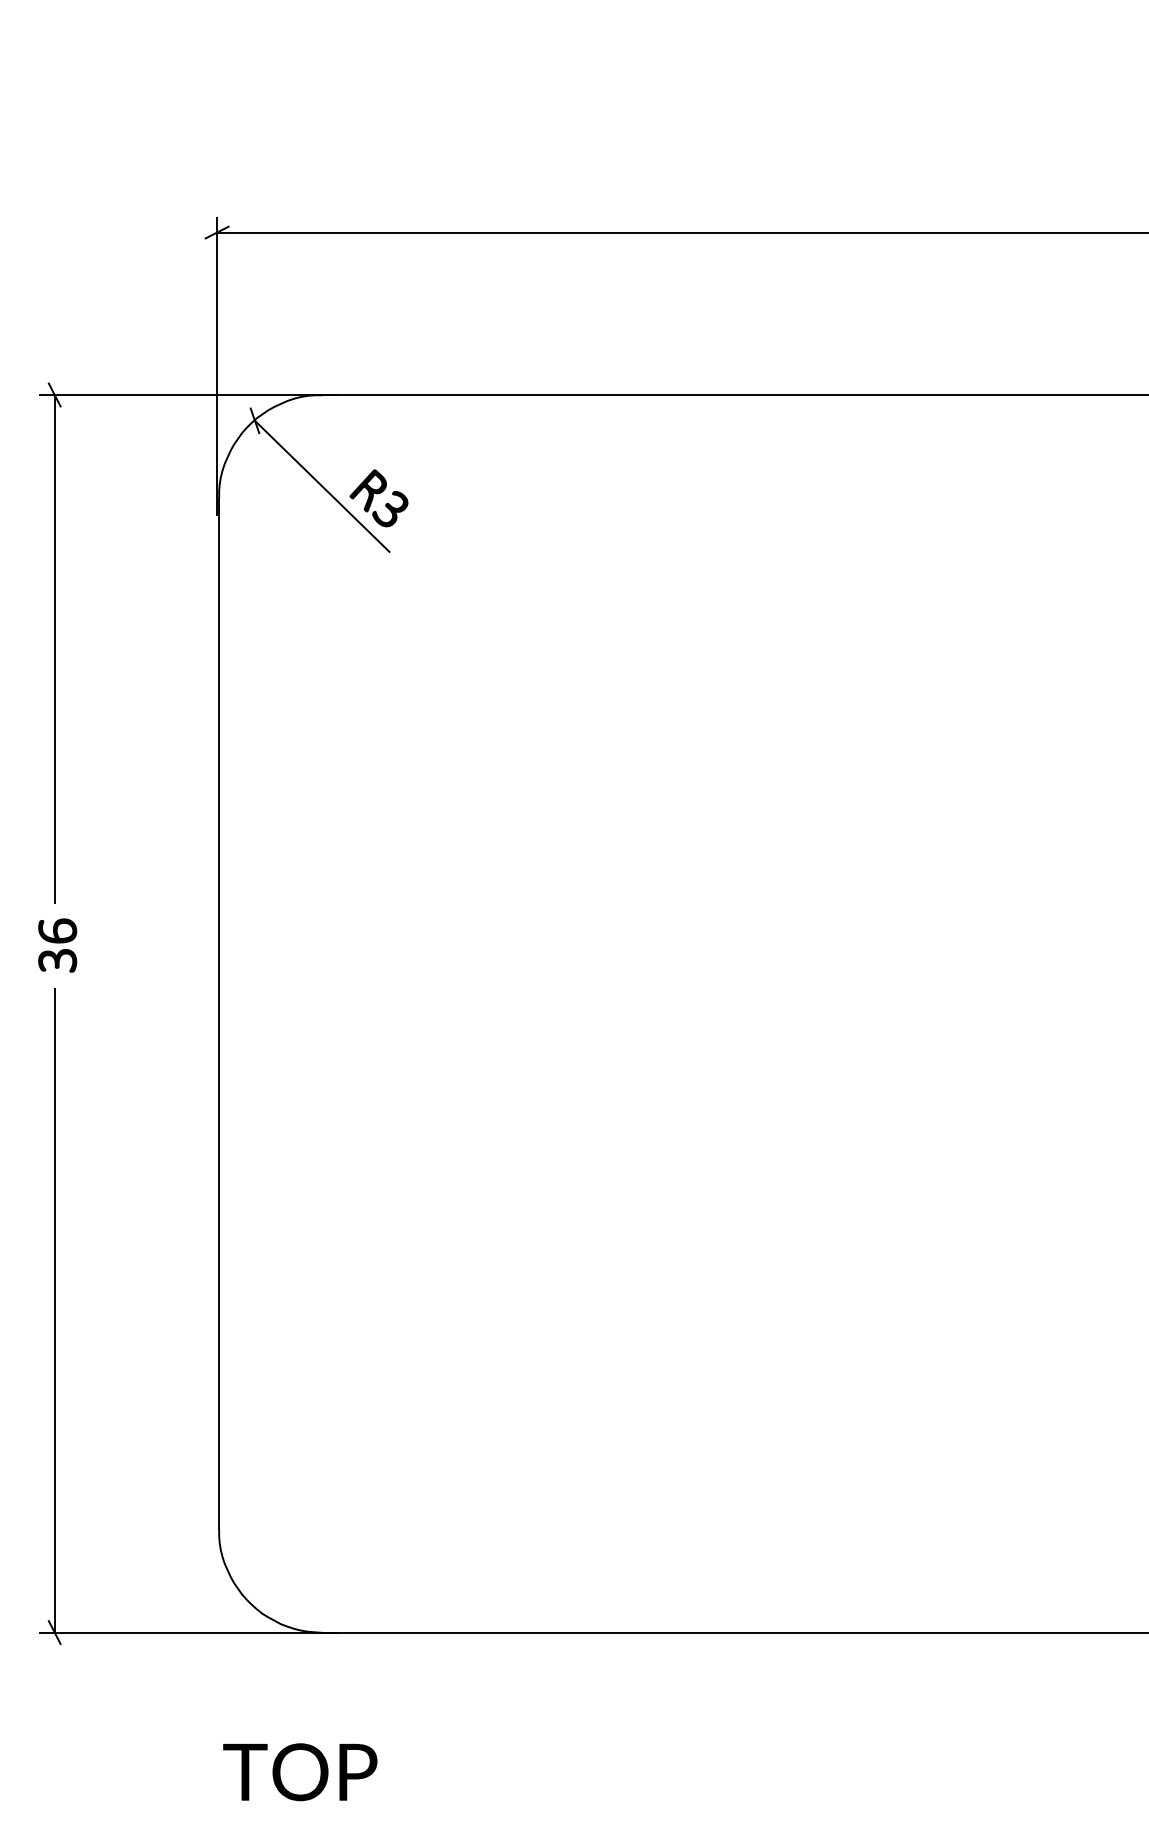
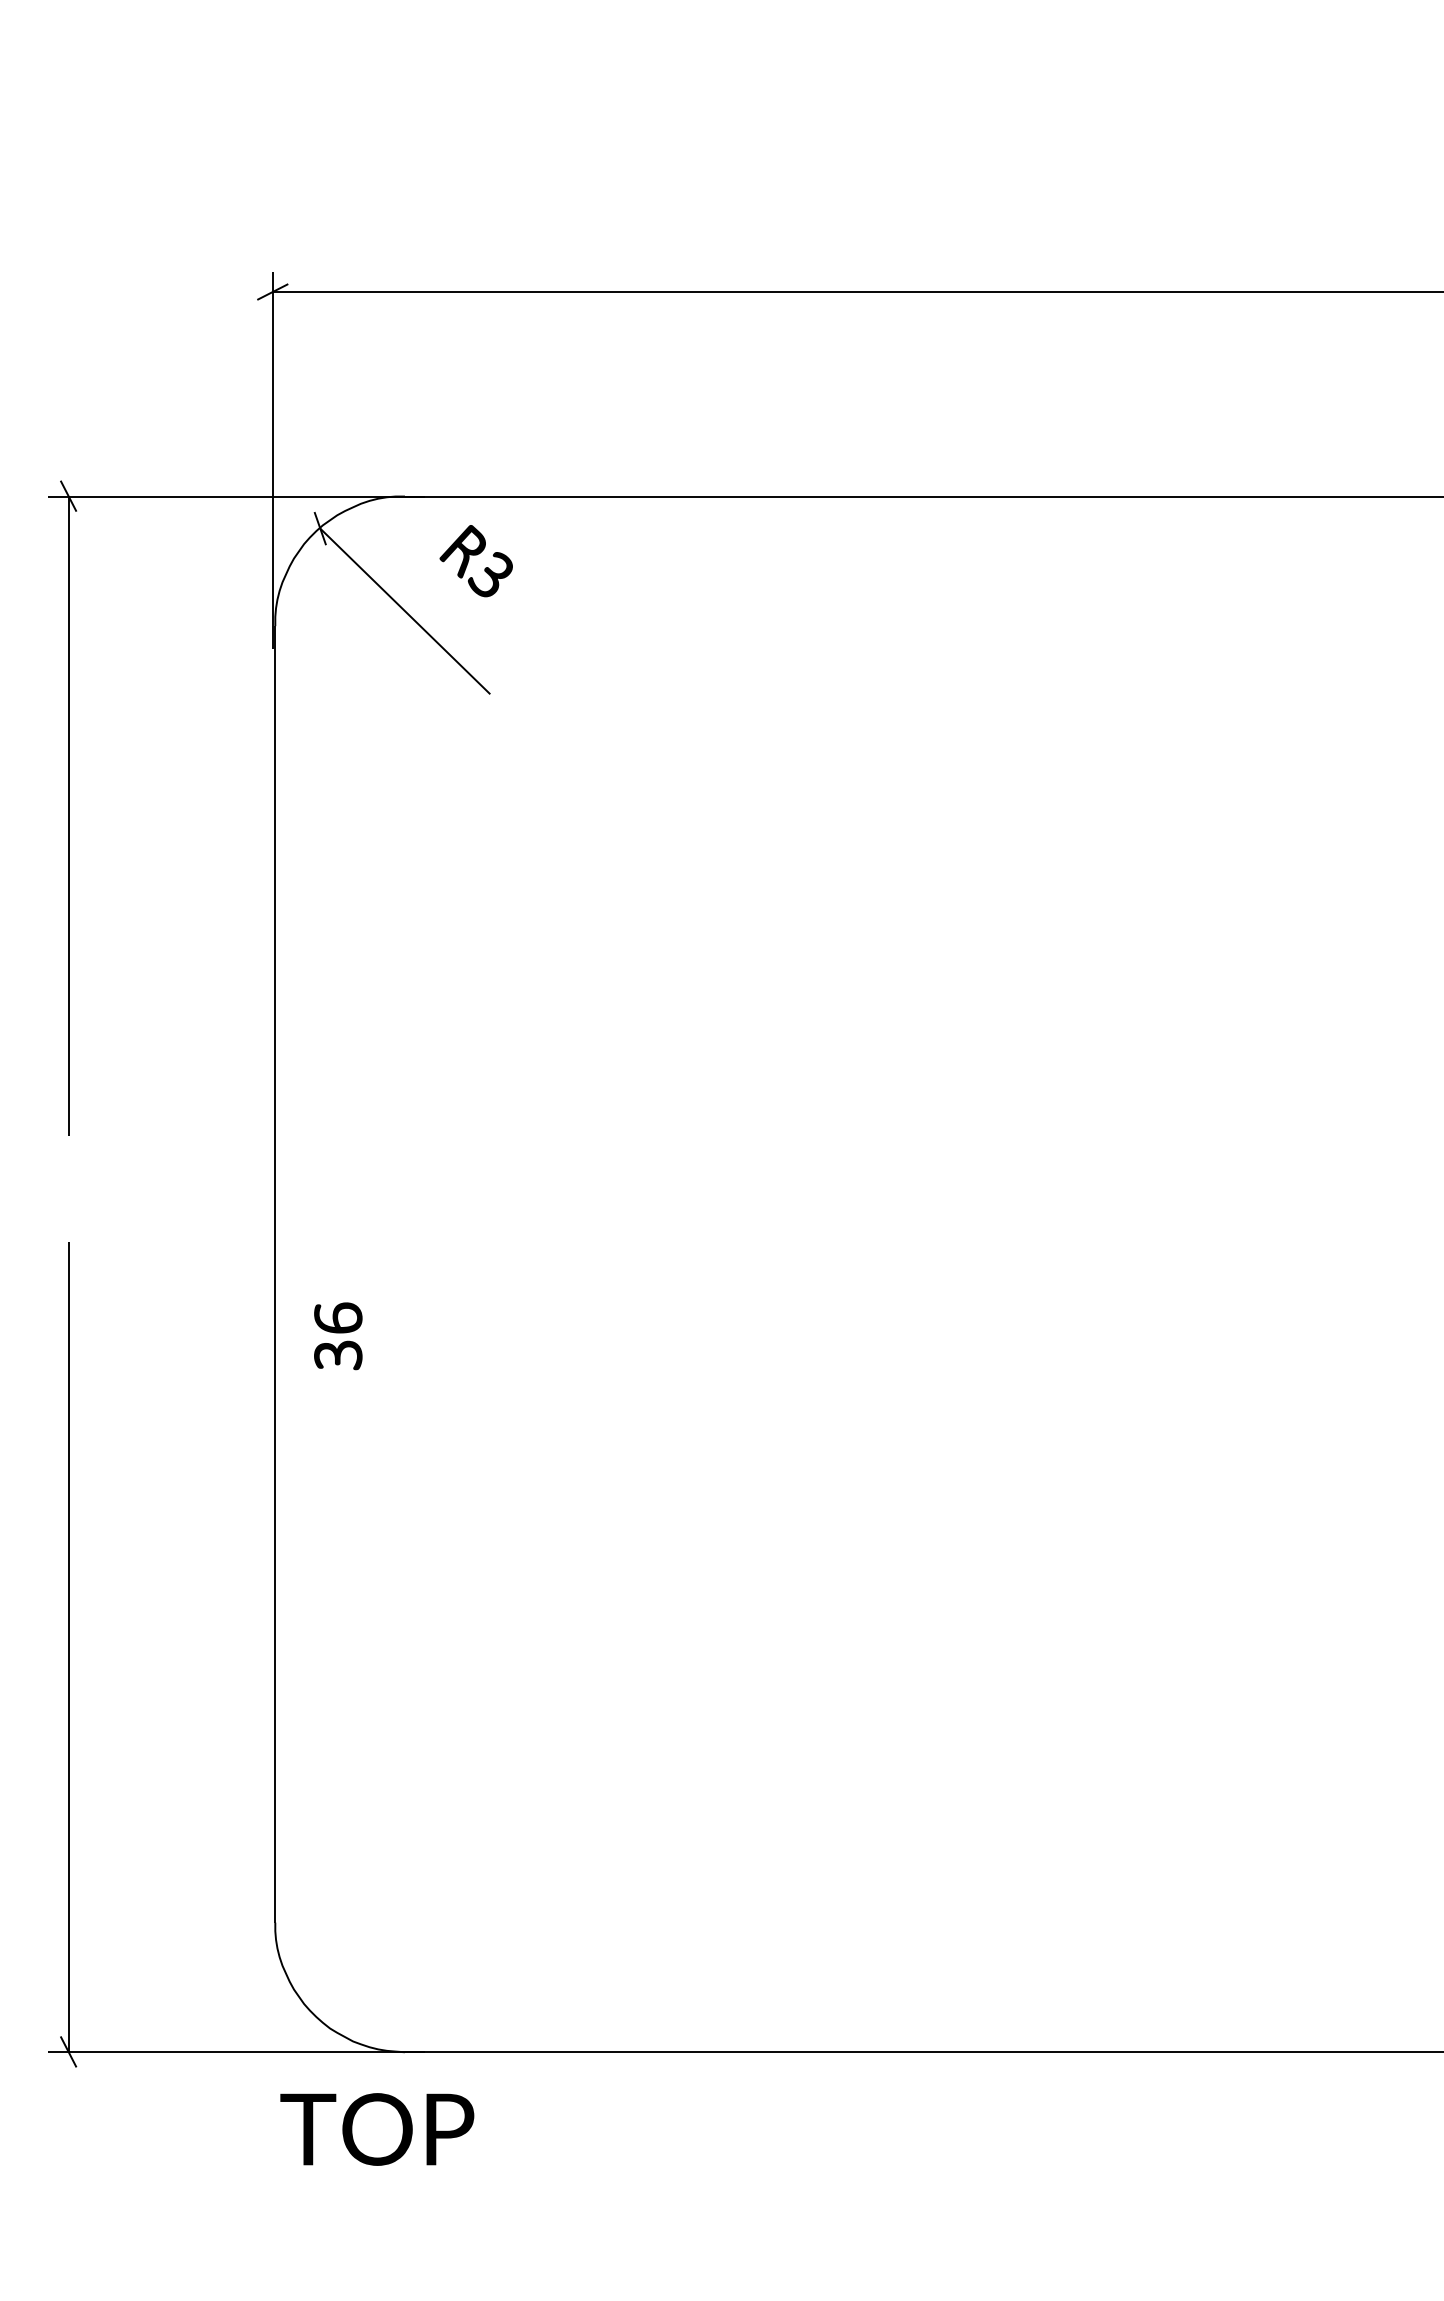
part: (378, 498) -> (475, 561), moved
part: (57, 945) -> (338, 1336), moved
text: (300, 1772) -> (377, 2129), moved

